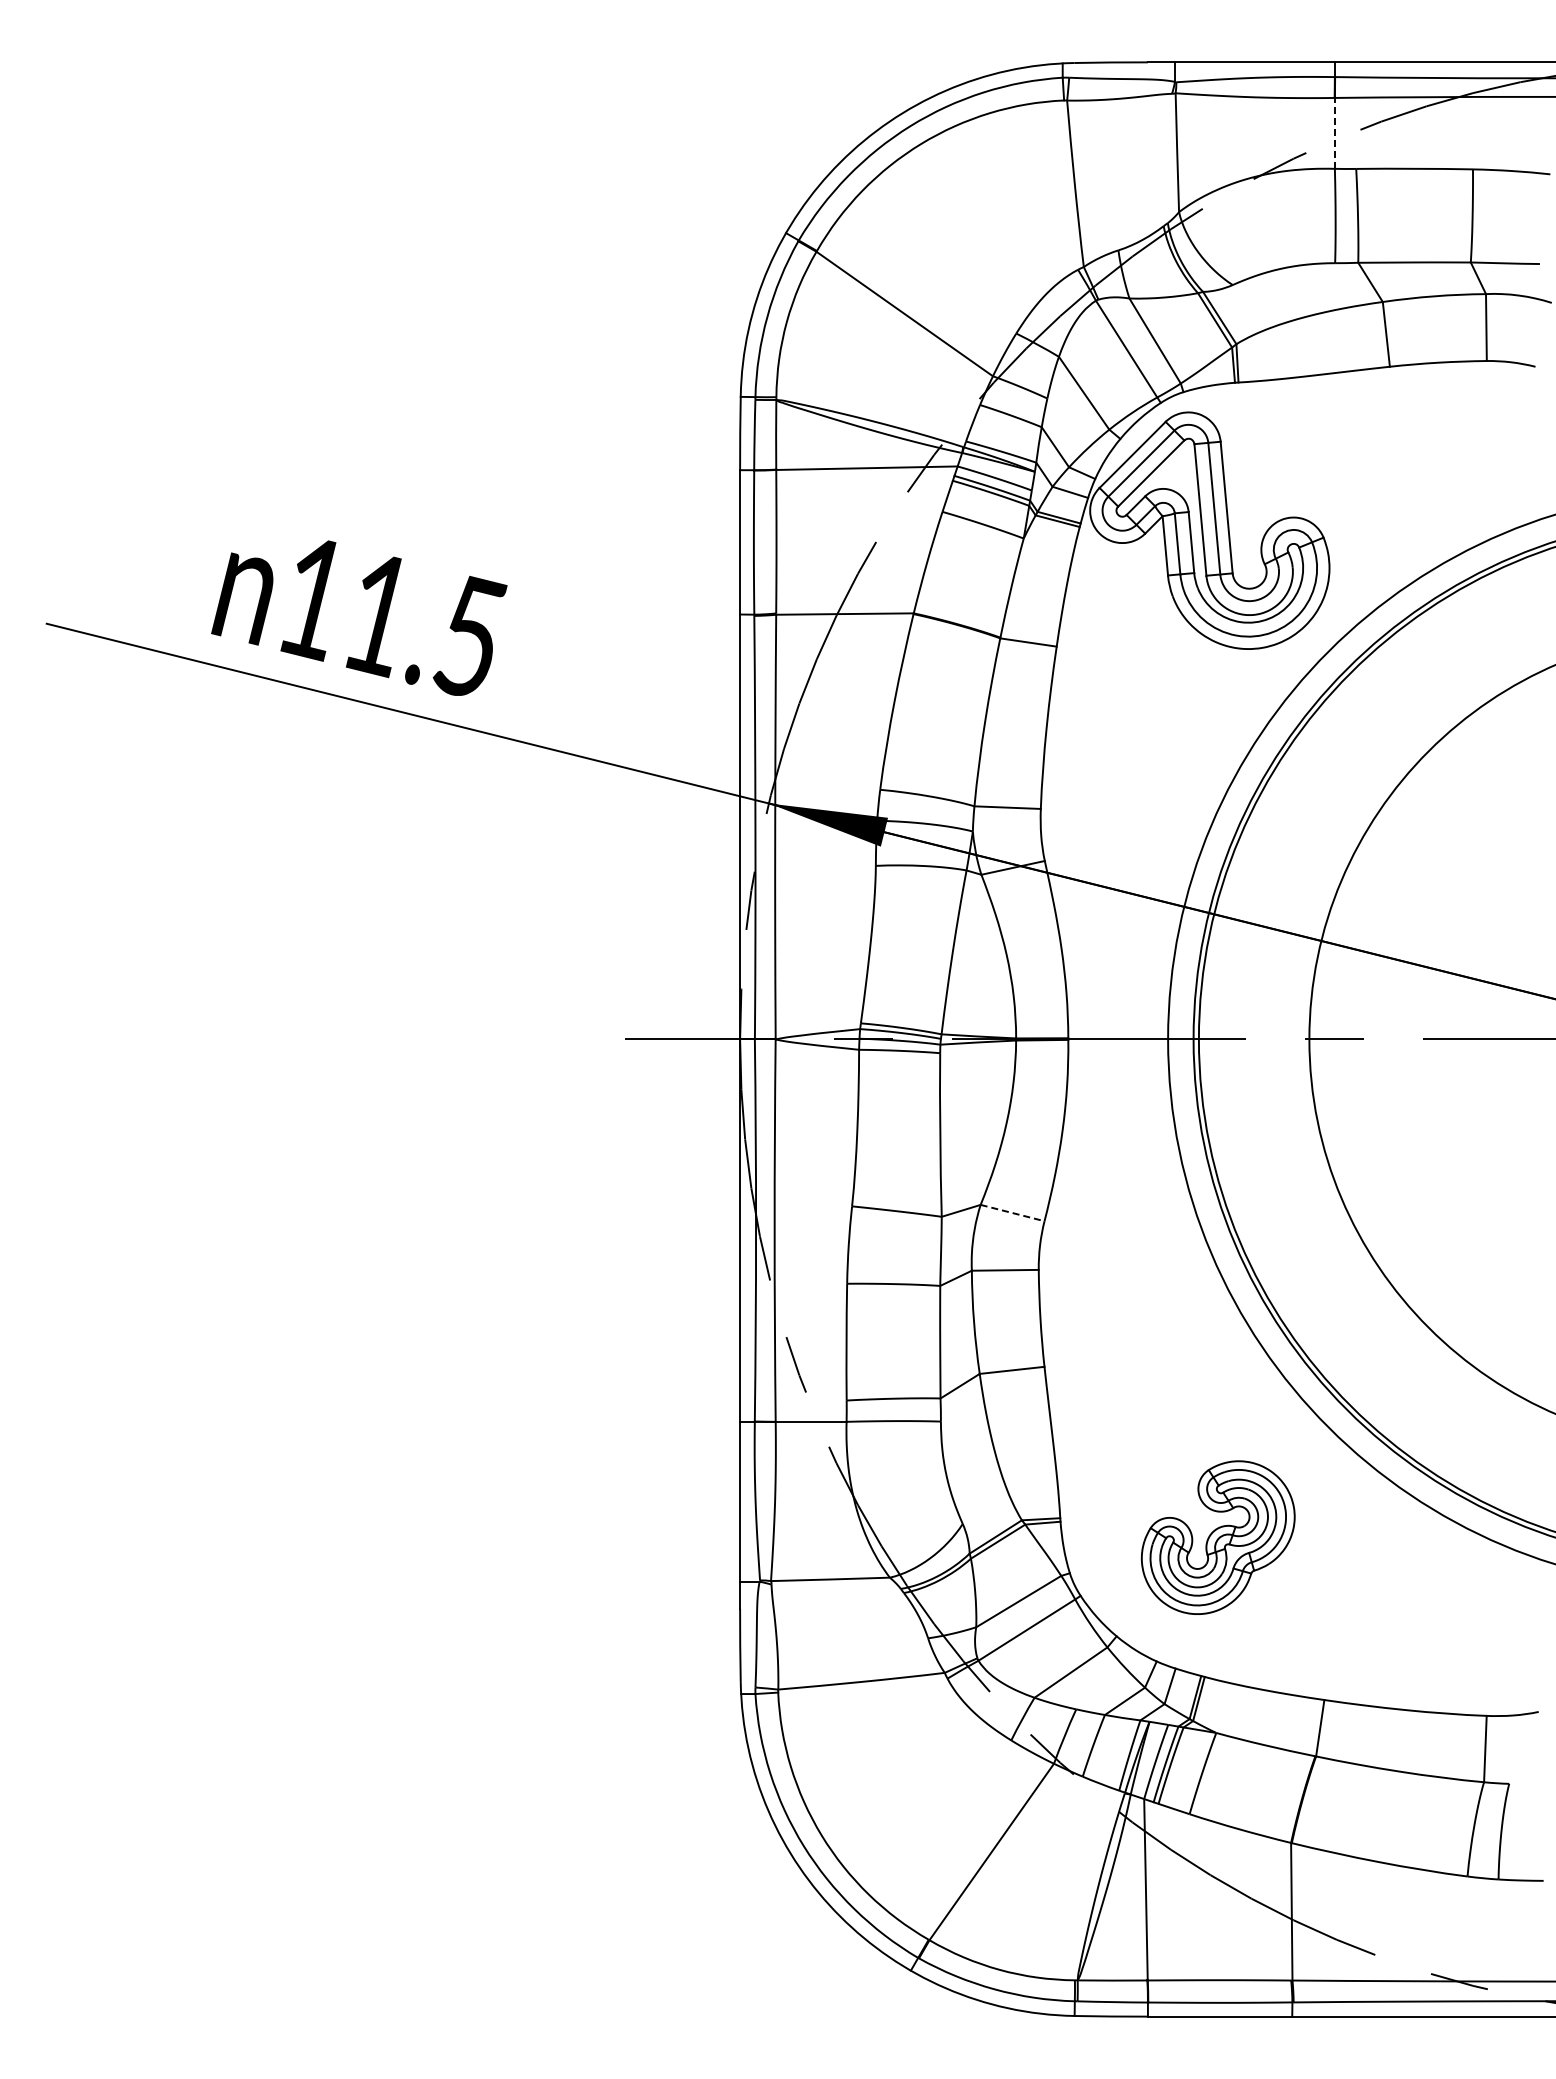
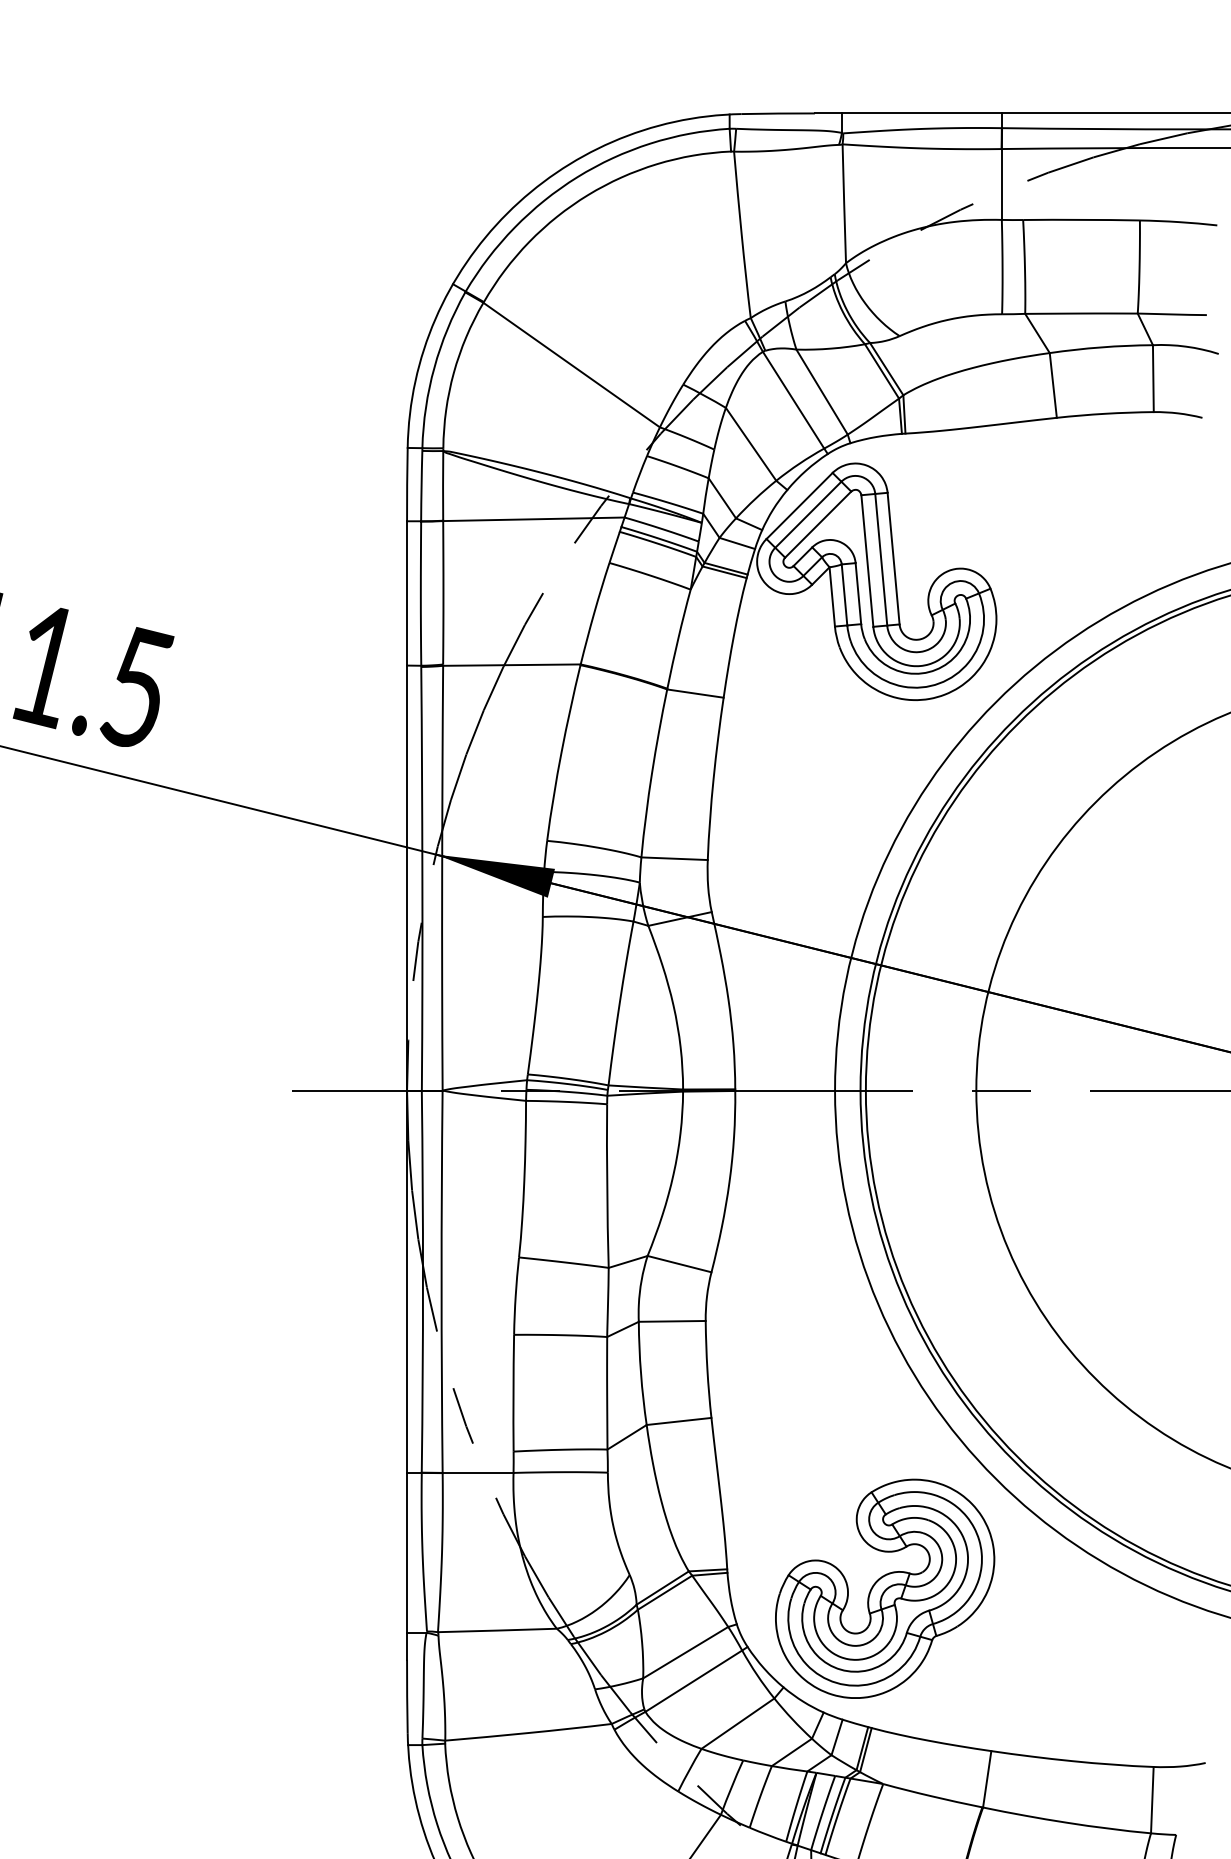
line: (1334, 132) -> (1001, 183), dashed -> solid
line: (1012, 1213) -> (679, 1264), dashed -> solid
part: (1218, 1537) -> (885, 1588), size x1.43

